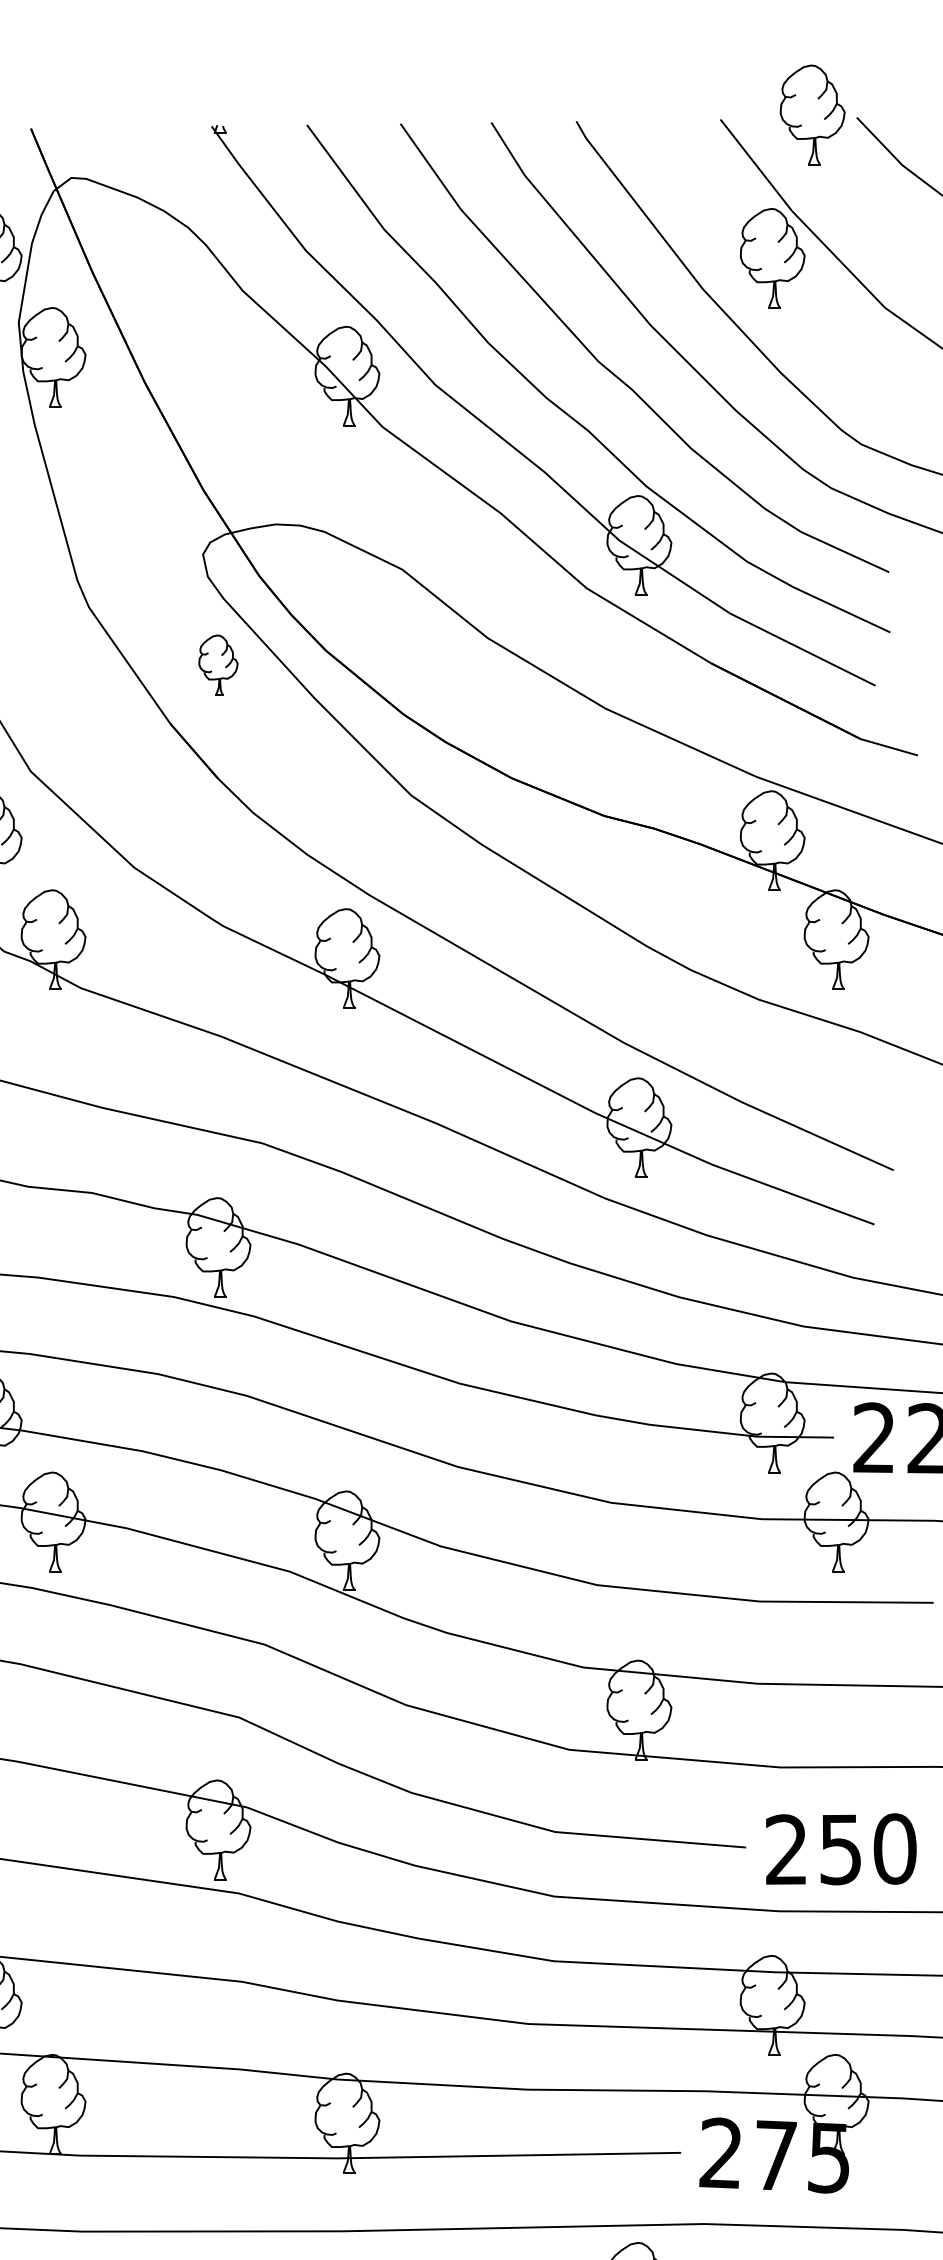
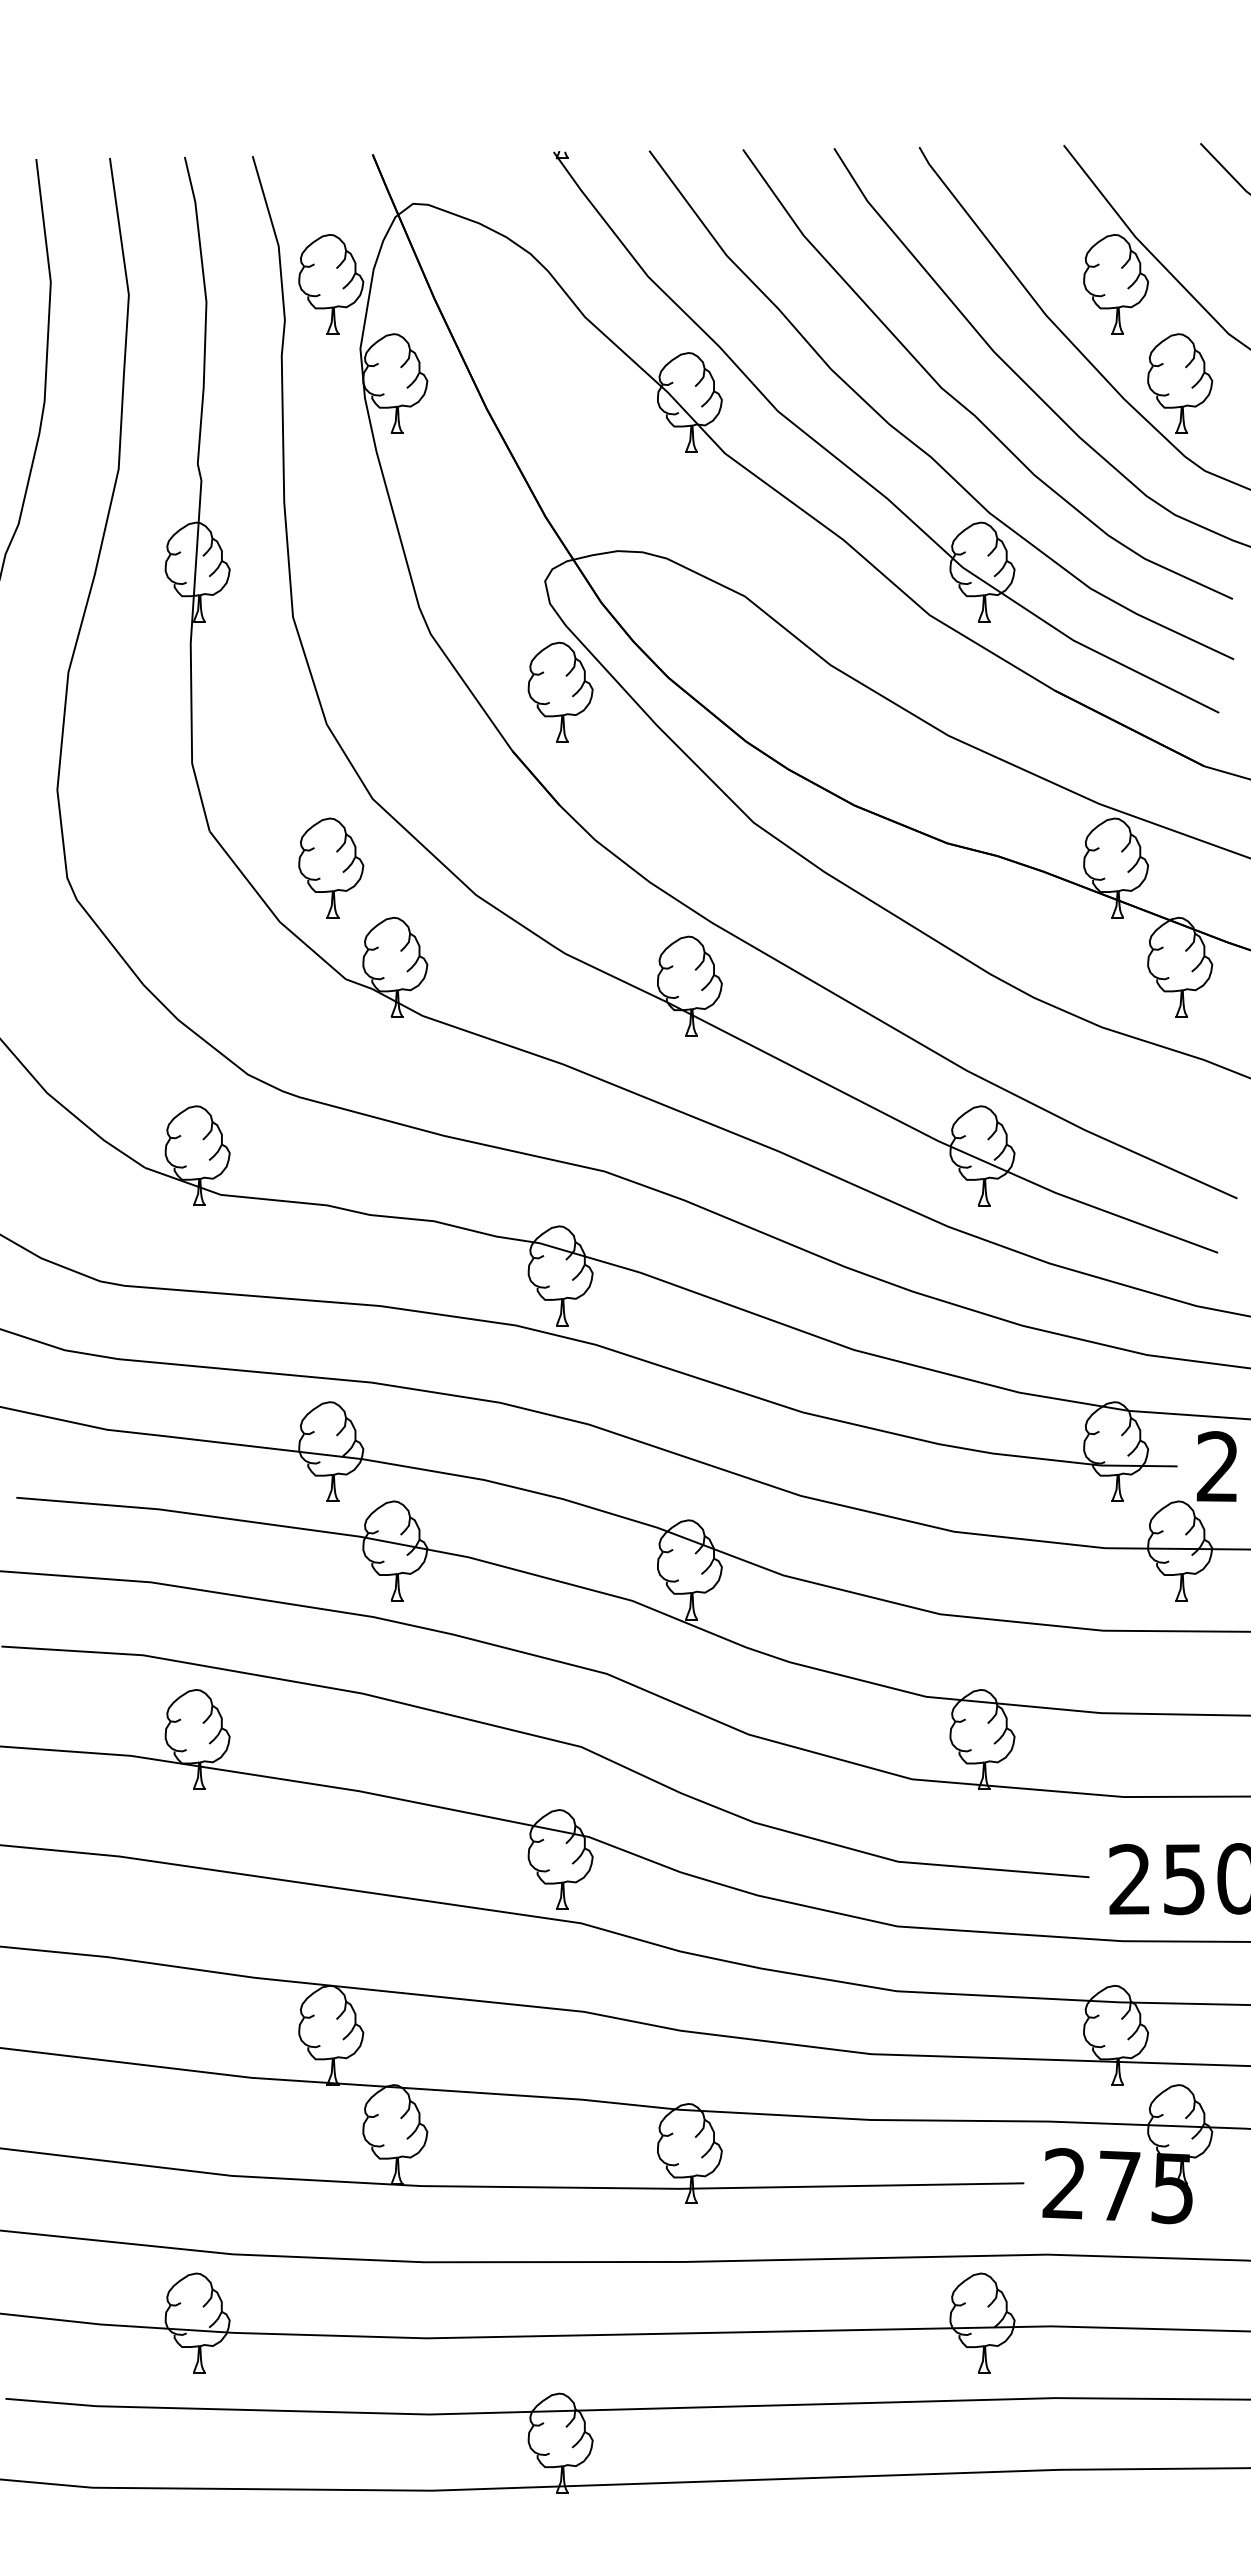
part: (813, 114) -> (1180, 383), moved
part: (218, 664) -> (560, 691), size x1.67

